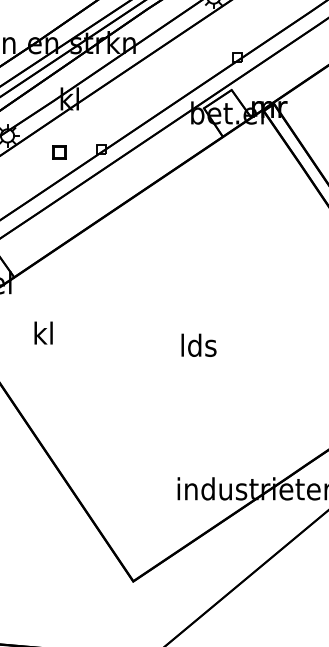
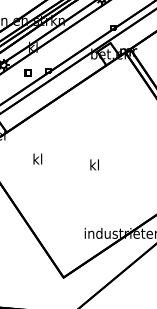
text: (42, 331) -> (37, 158), moved
text: (198, 344) -> (94, 164), lds -> kl

